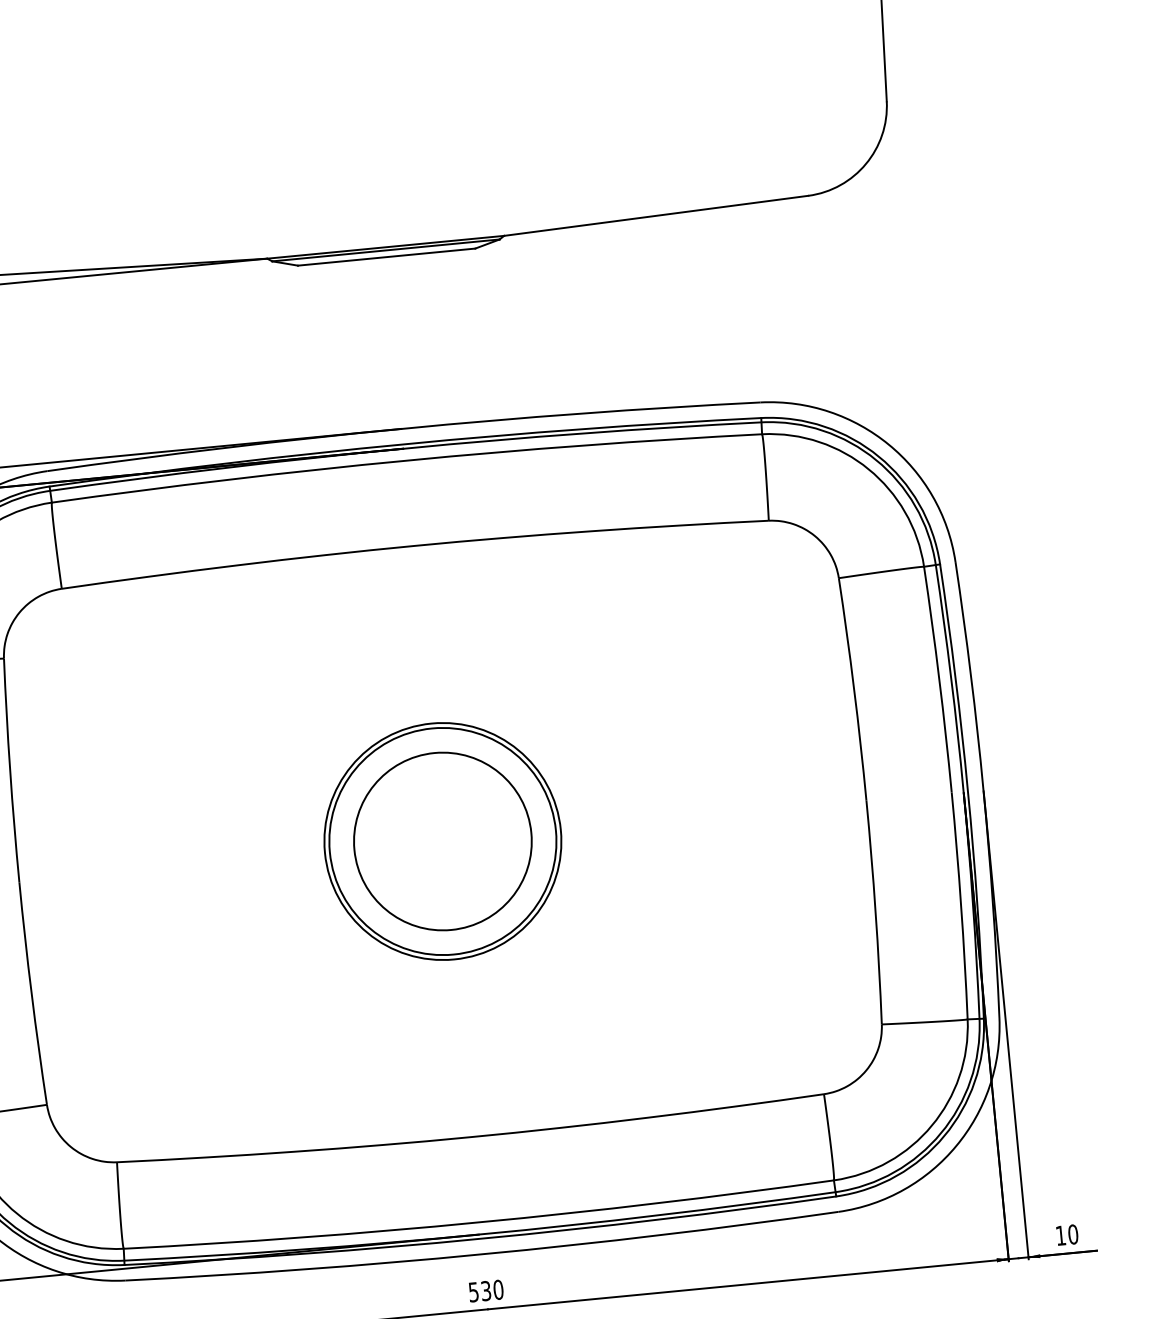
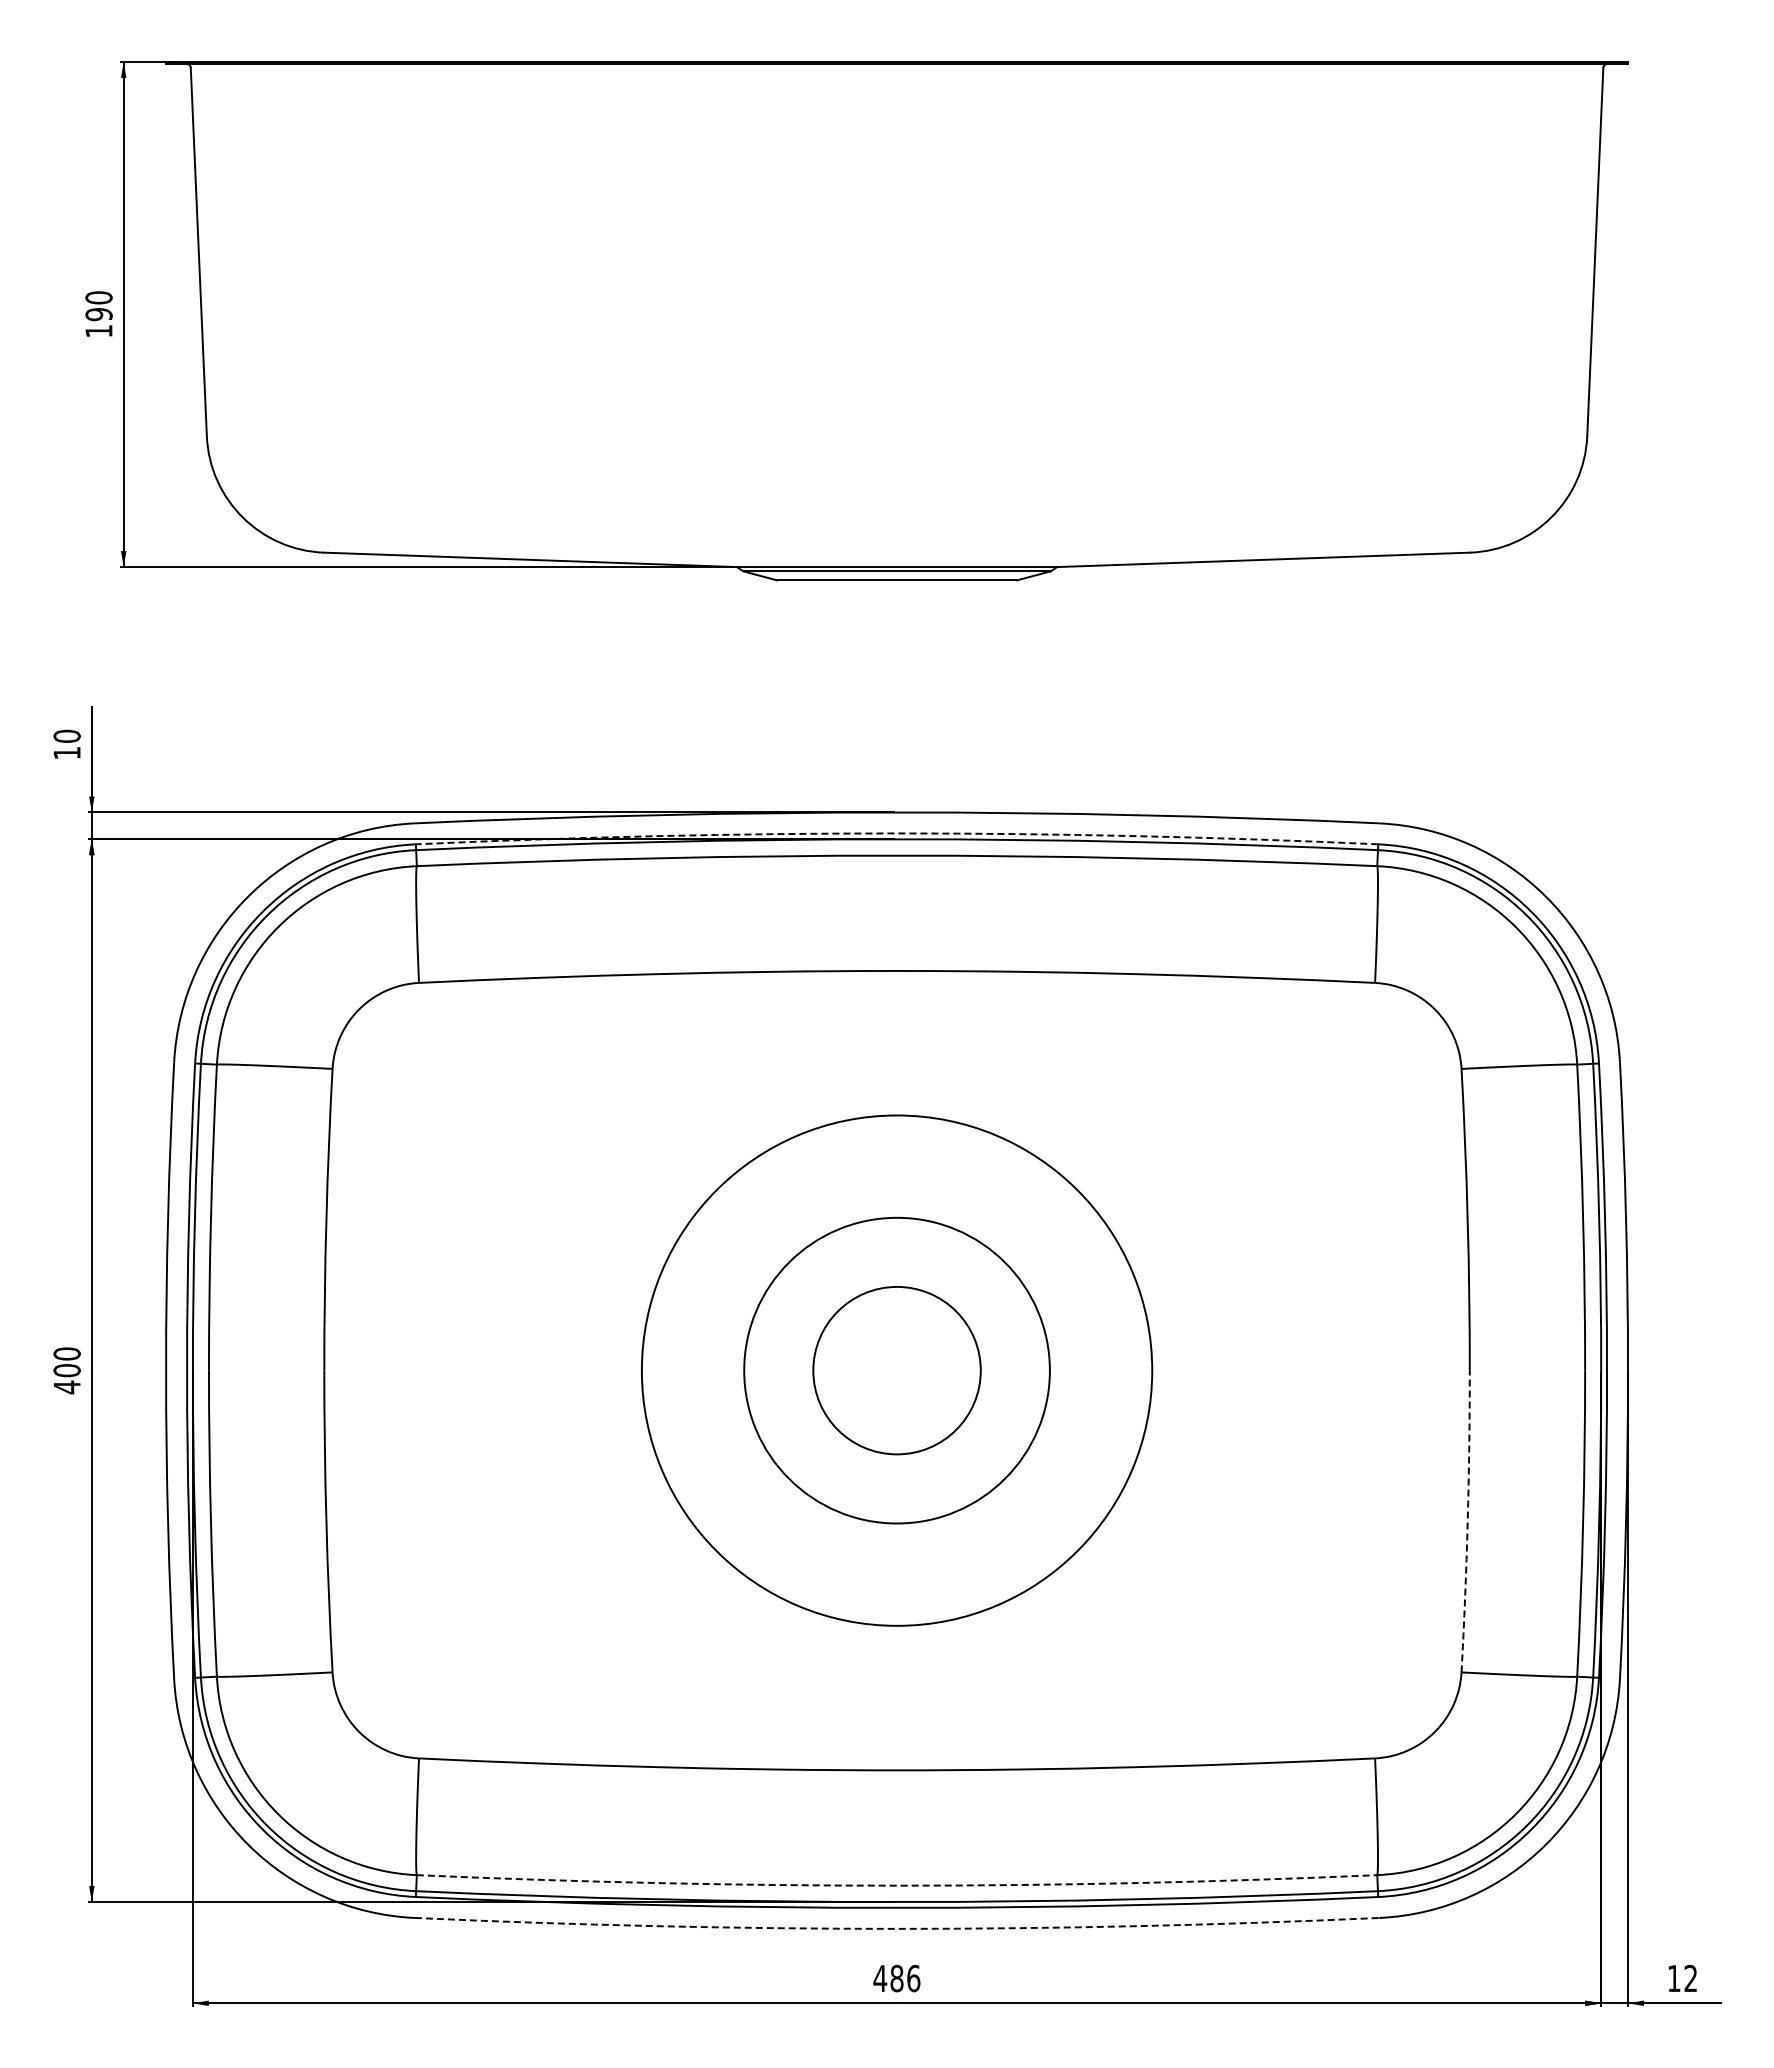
arc: (404, 444) -> (897, 833), solid -> dashed
circle: (442, 841) -> (896, 1370), size x0.7
circle: (442, 841) -> (896, 1370), size x1.6
arc: (875, 912) -> (1467, 1521), solid -> dashed
arc: (479, 1222) -> (897, 1885), solid -> dashed
text: (1072, 1234) -> (1690, 1978), 10 -> 12
arc: (482, 1253) -> (897, 1928), solid -> dashed
text: (485, 1291) -> (896, 1978), 530 -> 486

